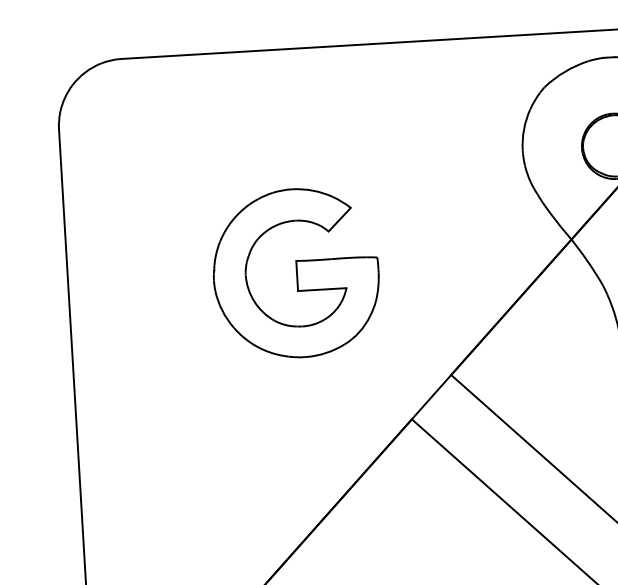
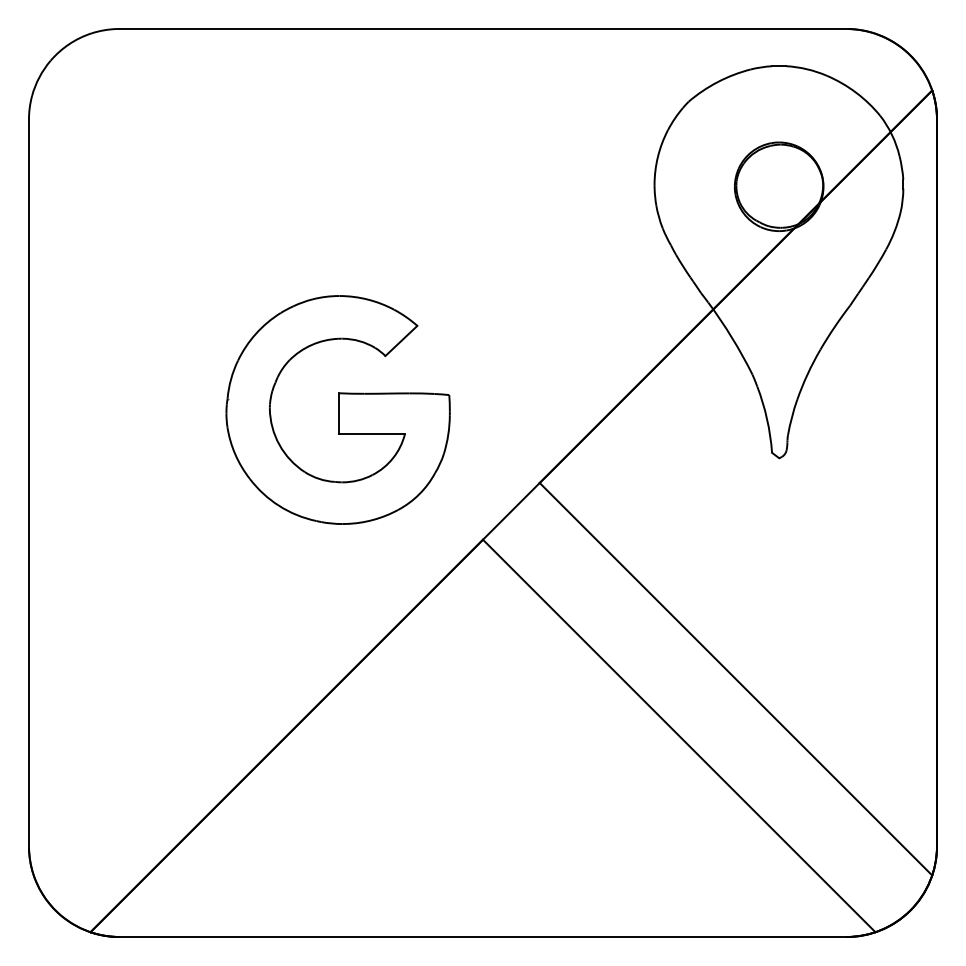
part: (295, 273) -> (337, 409), moved

